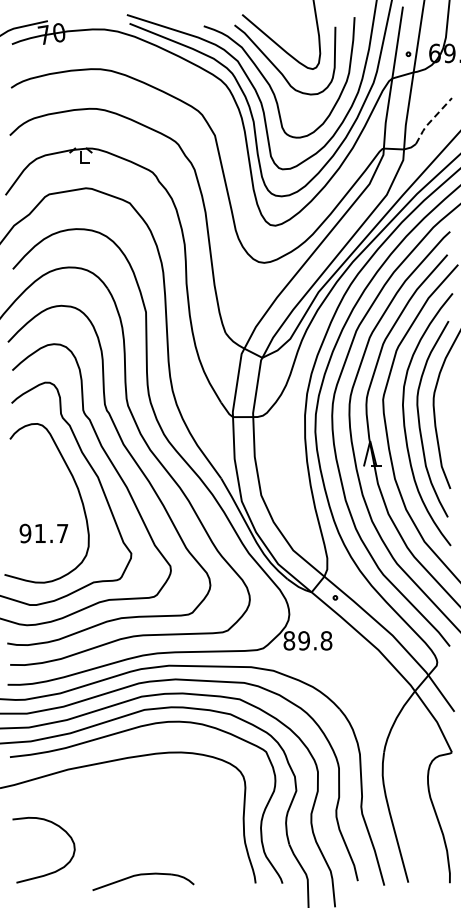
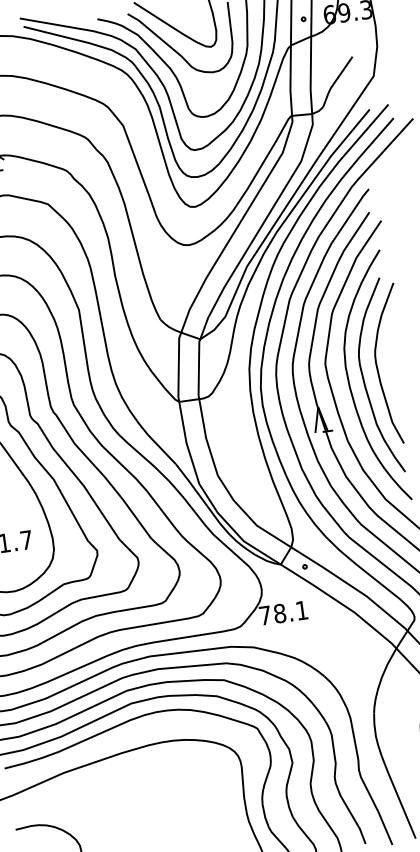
line: (431, 120) -> (335, 81), dashed -> solid
text: (307, 640) -> (283, 612), 89.8 -> 78.1

